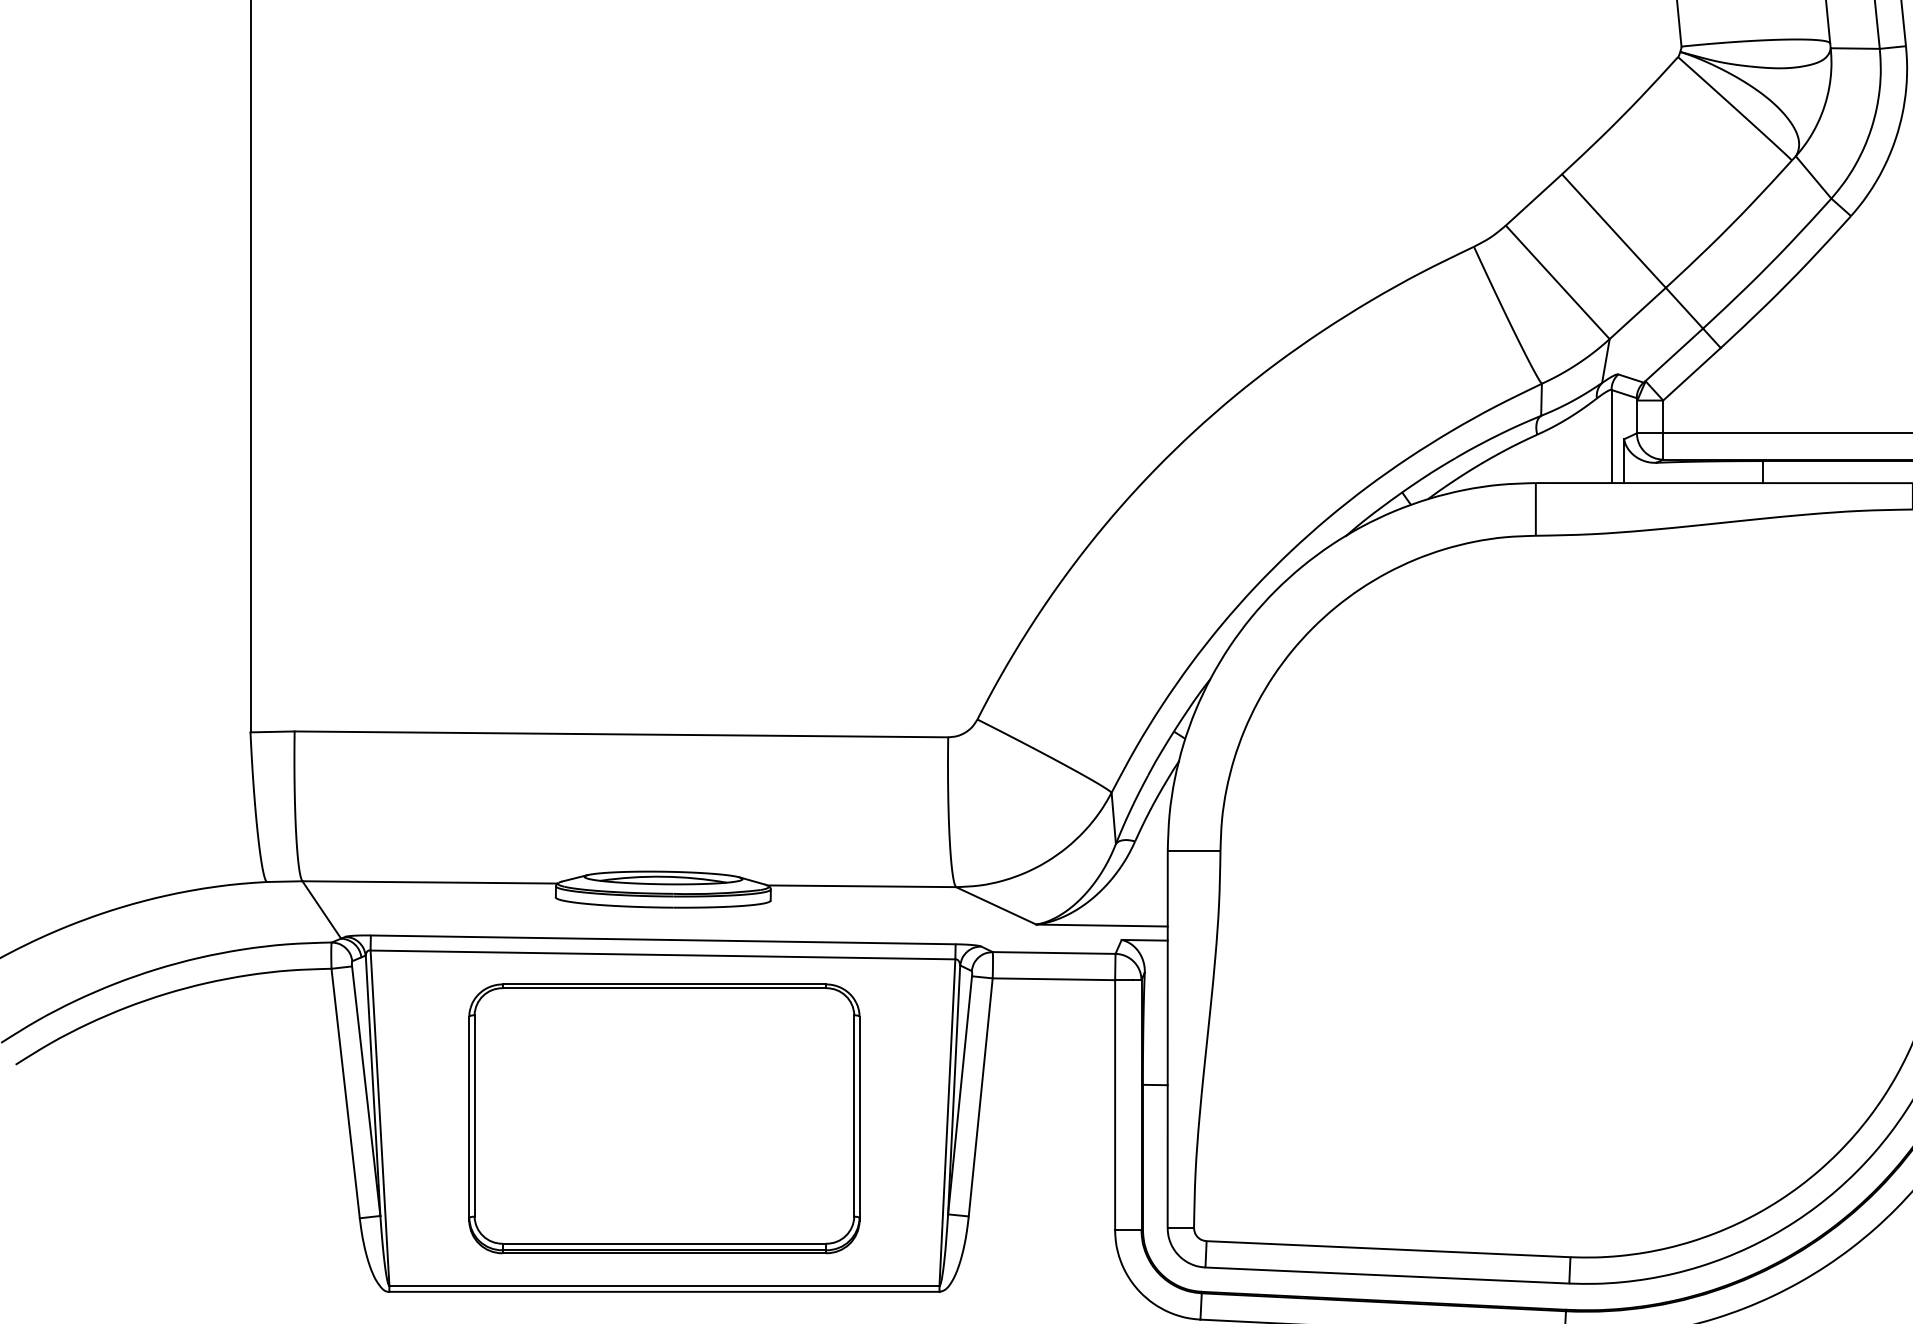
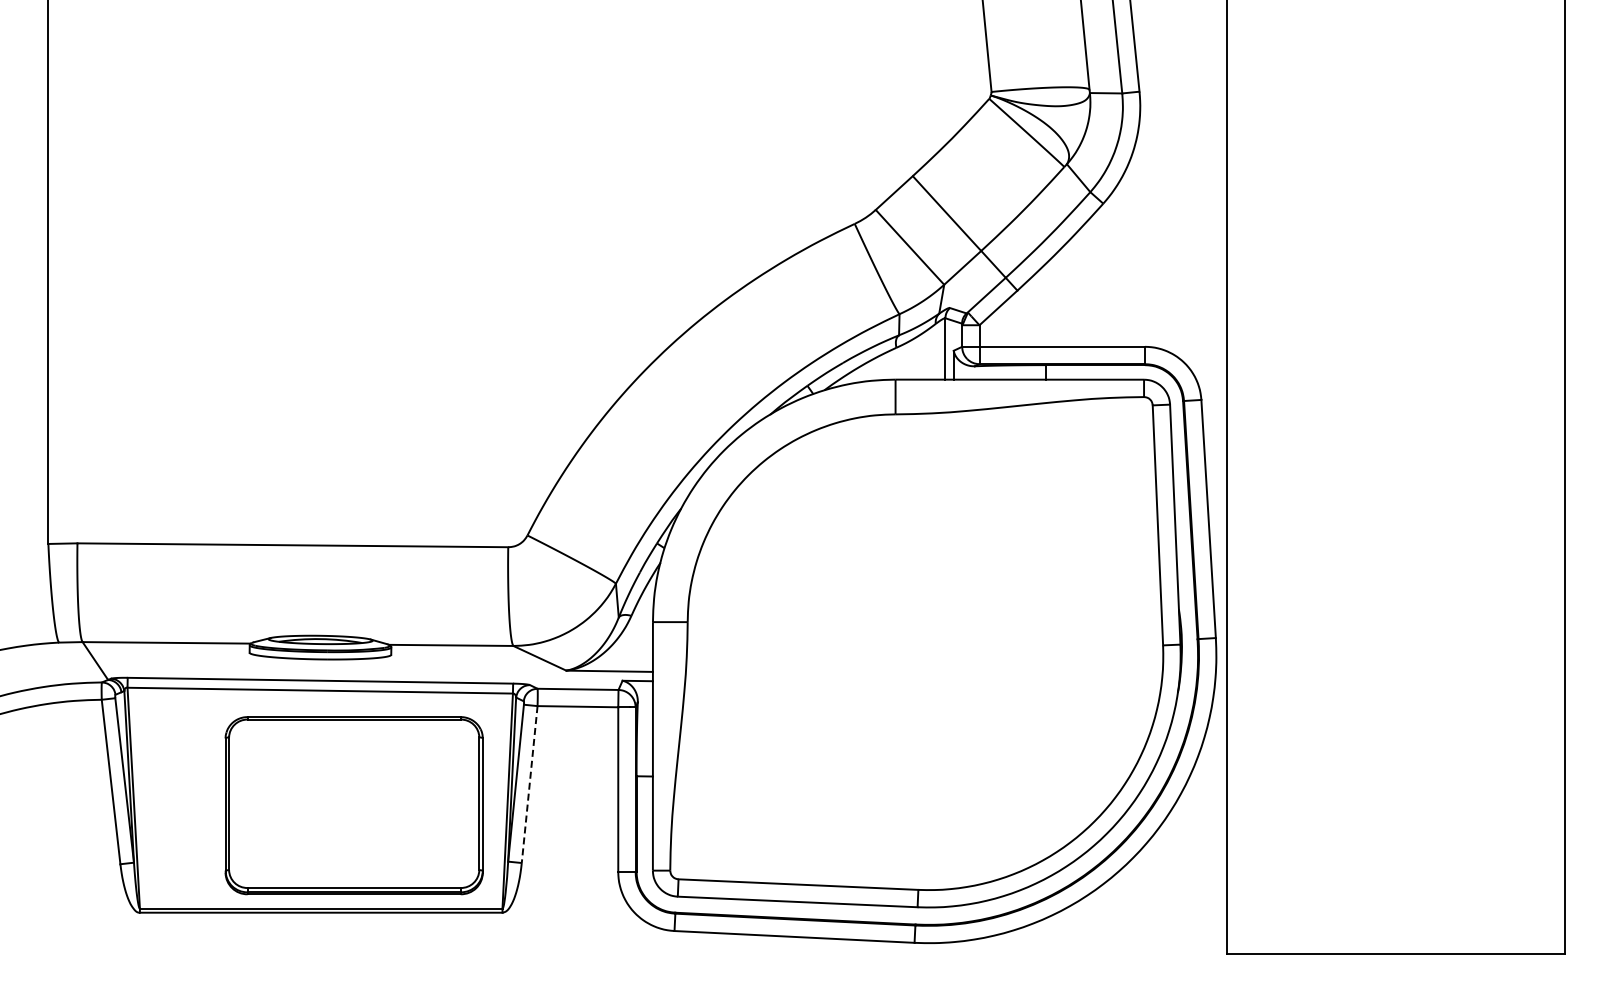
line: (980, 1097) -> (529, 784), solid -> dashed
part: (663, 1118) -> (353, 805), moved

